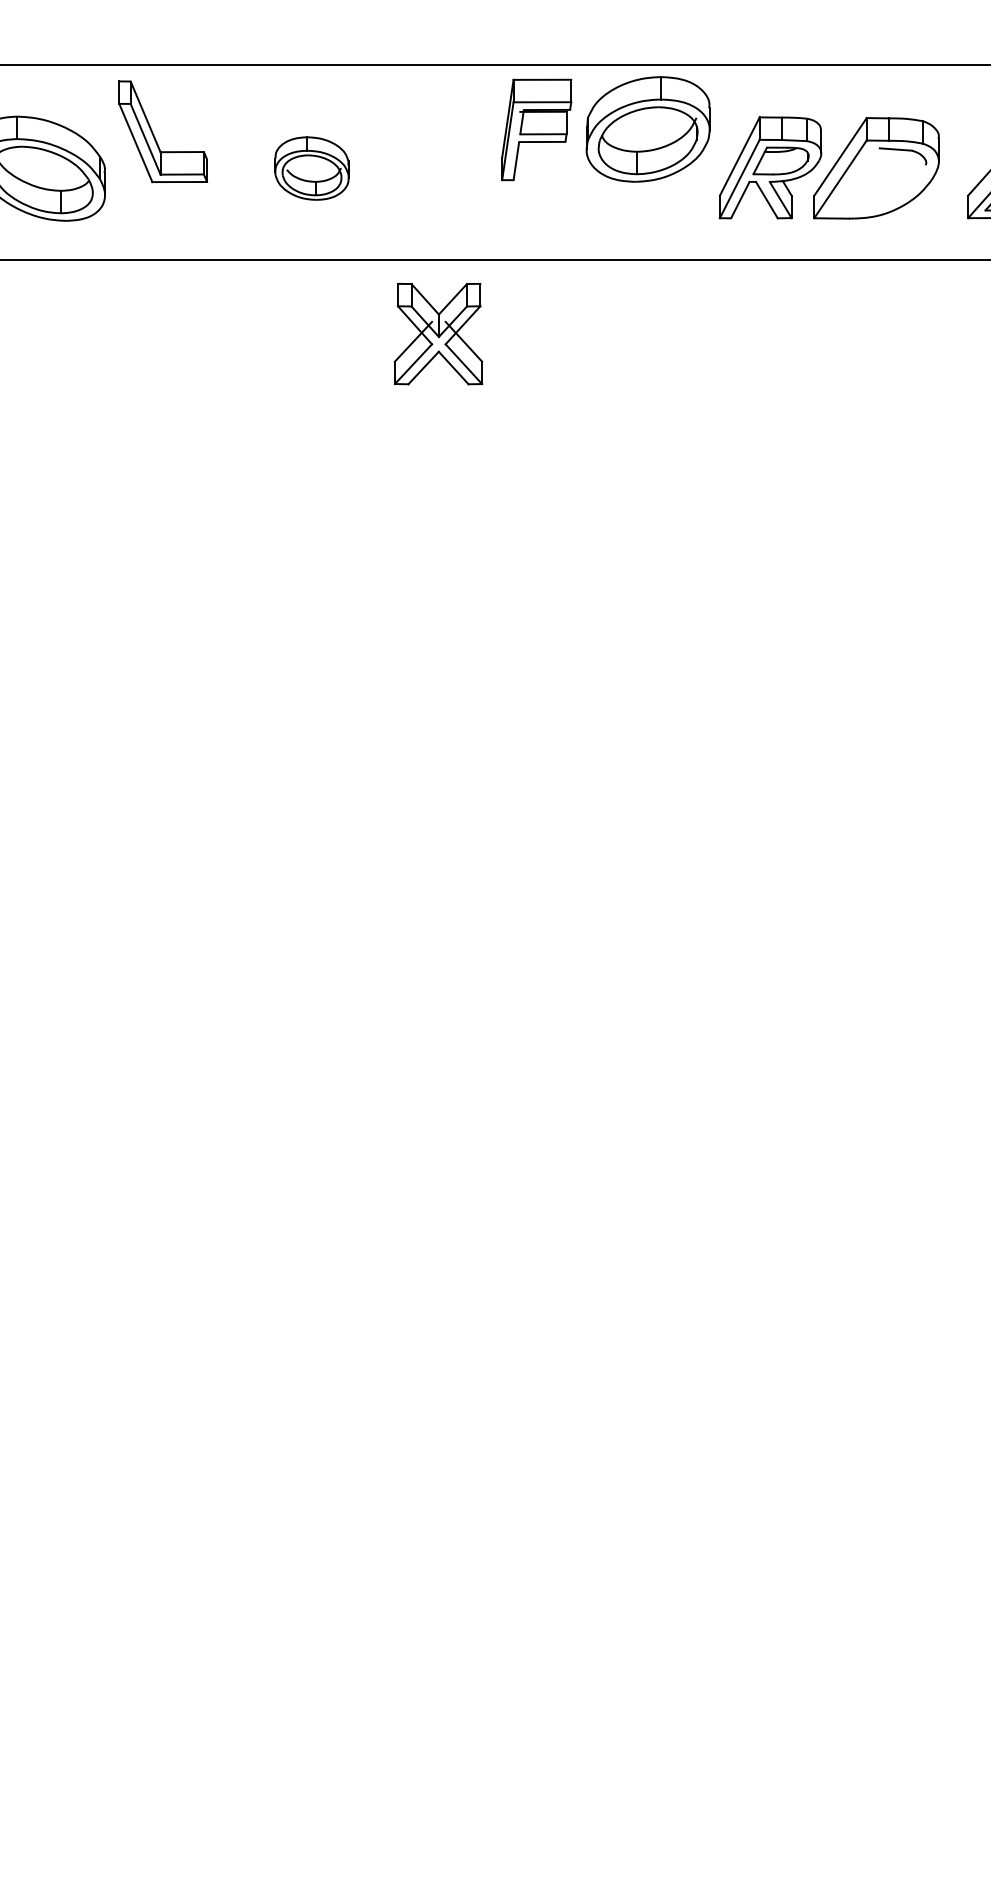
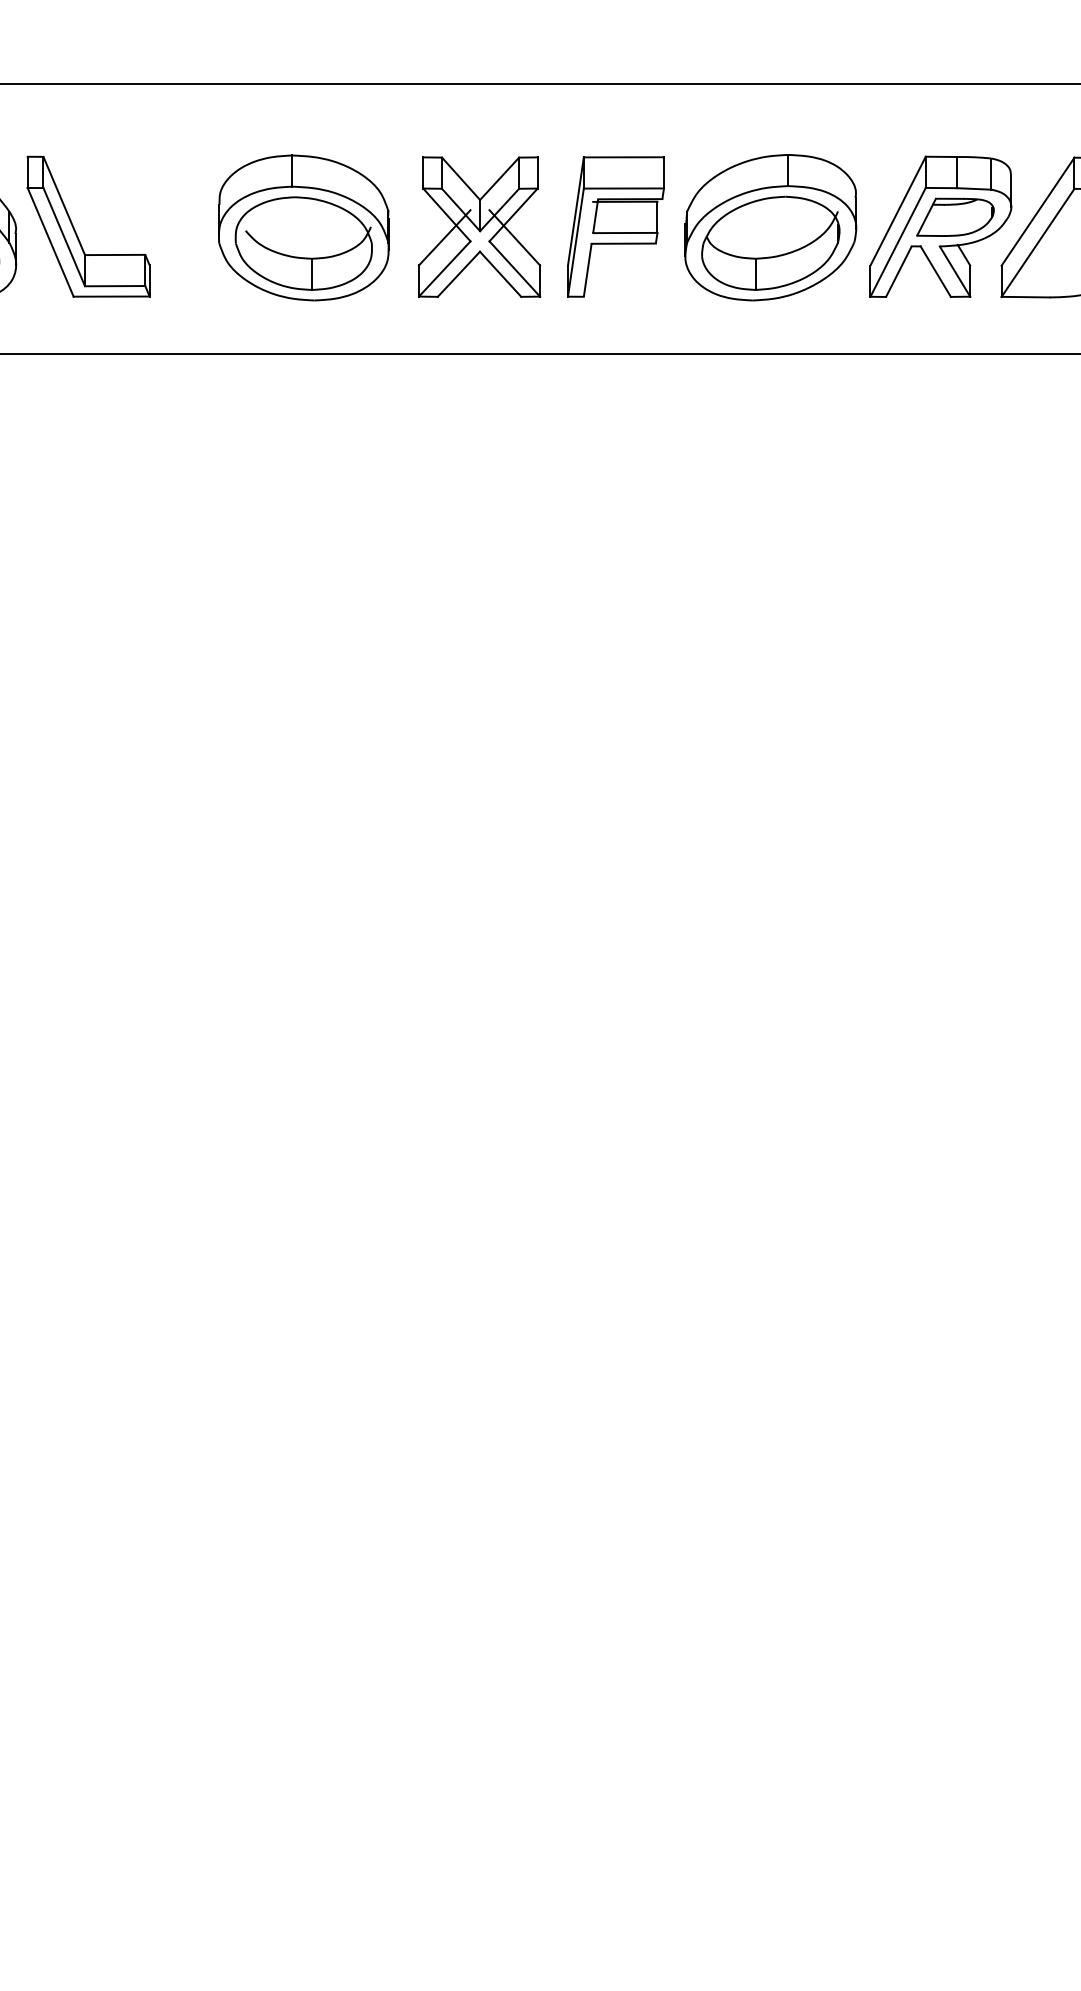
part: (536, 129) -> (615, 226), moved
part: (647, 129) -> (769, 227), moved
part: (154, 134) -> (76, 230), moved
part: (311, 168) -> (303, 227), size x1.67
part: (438, 334) -> (479, 227), moved

